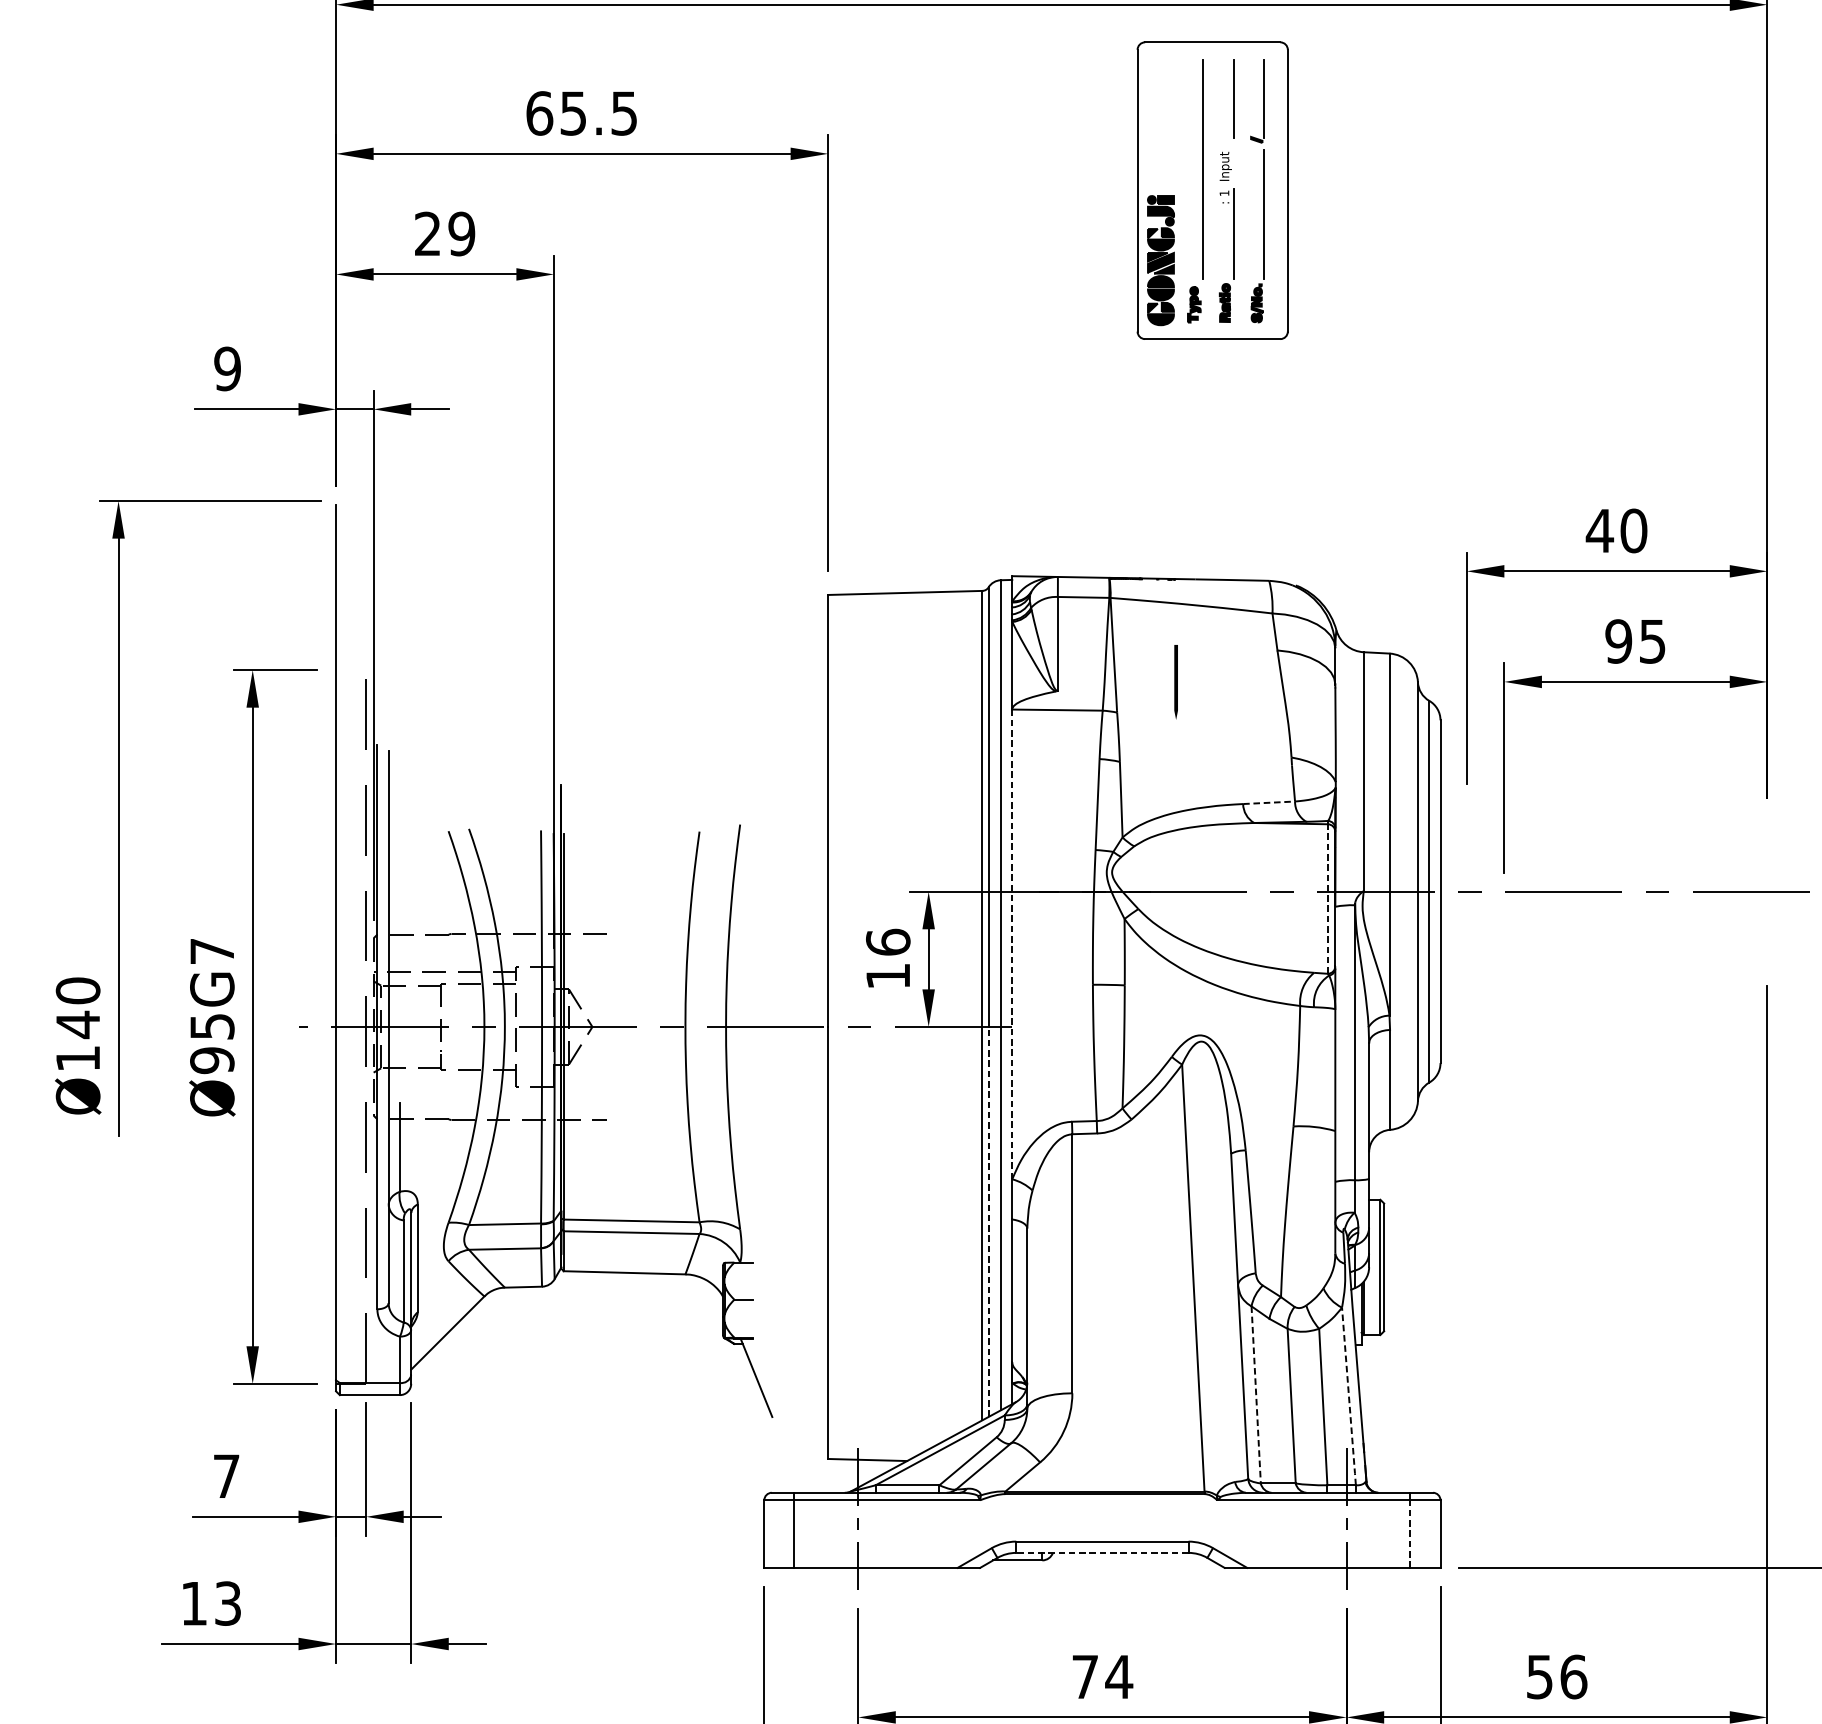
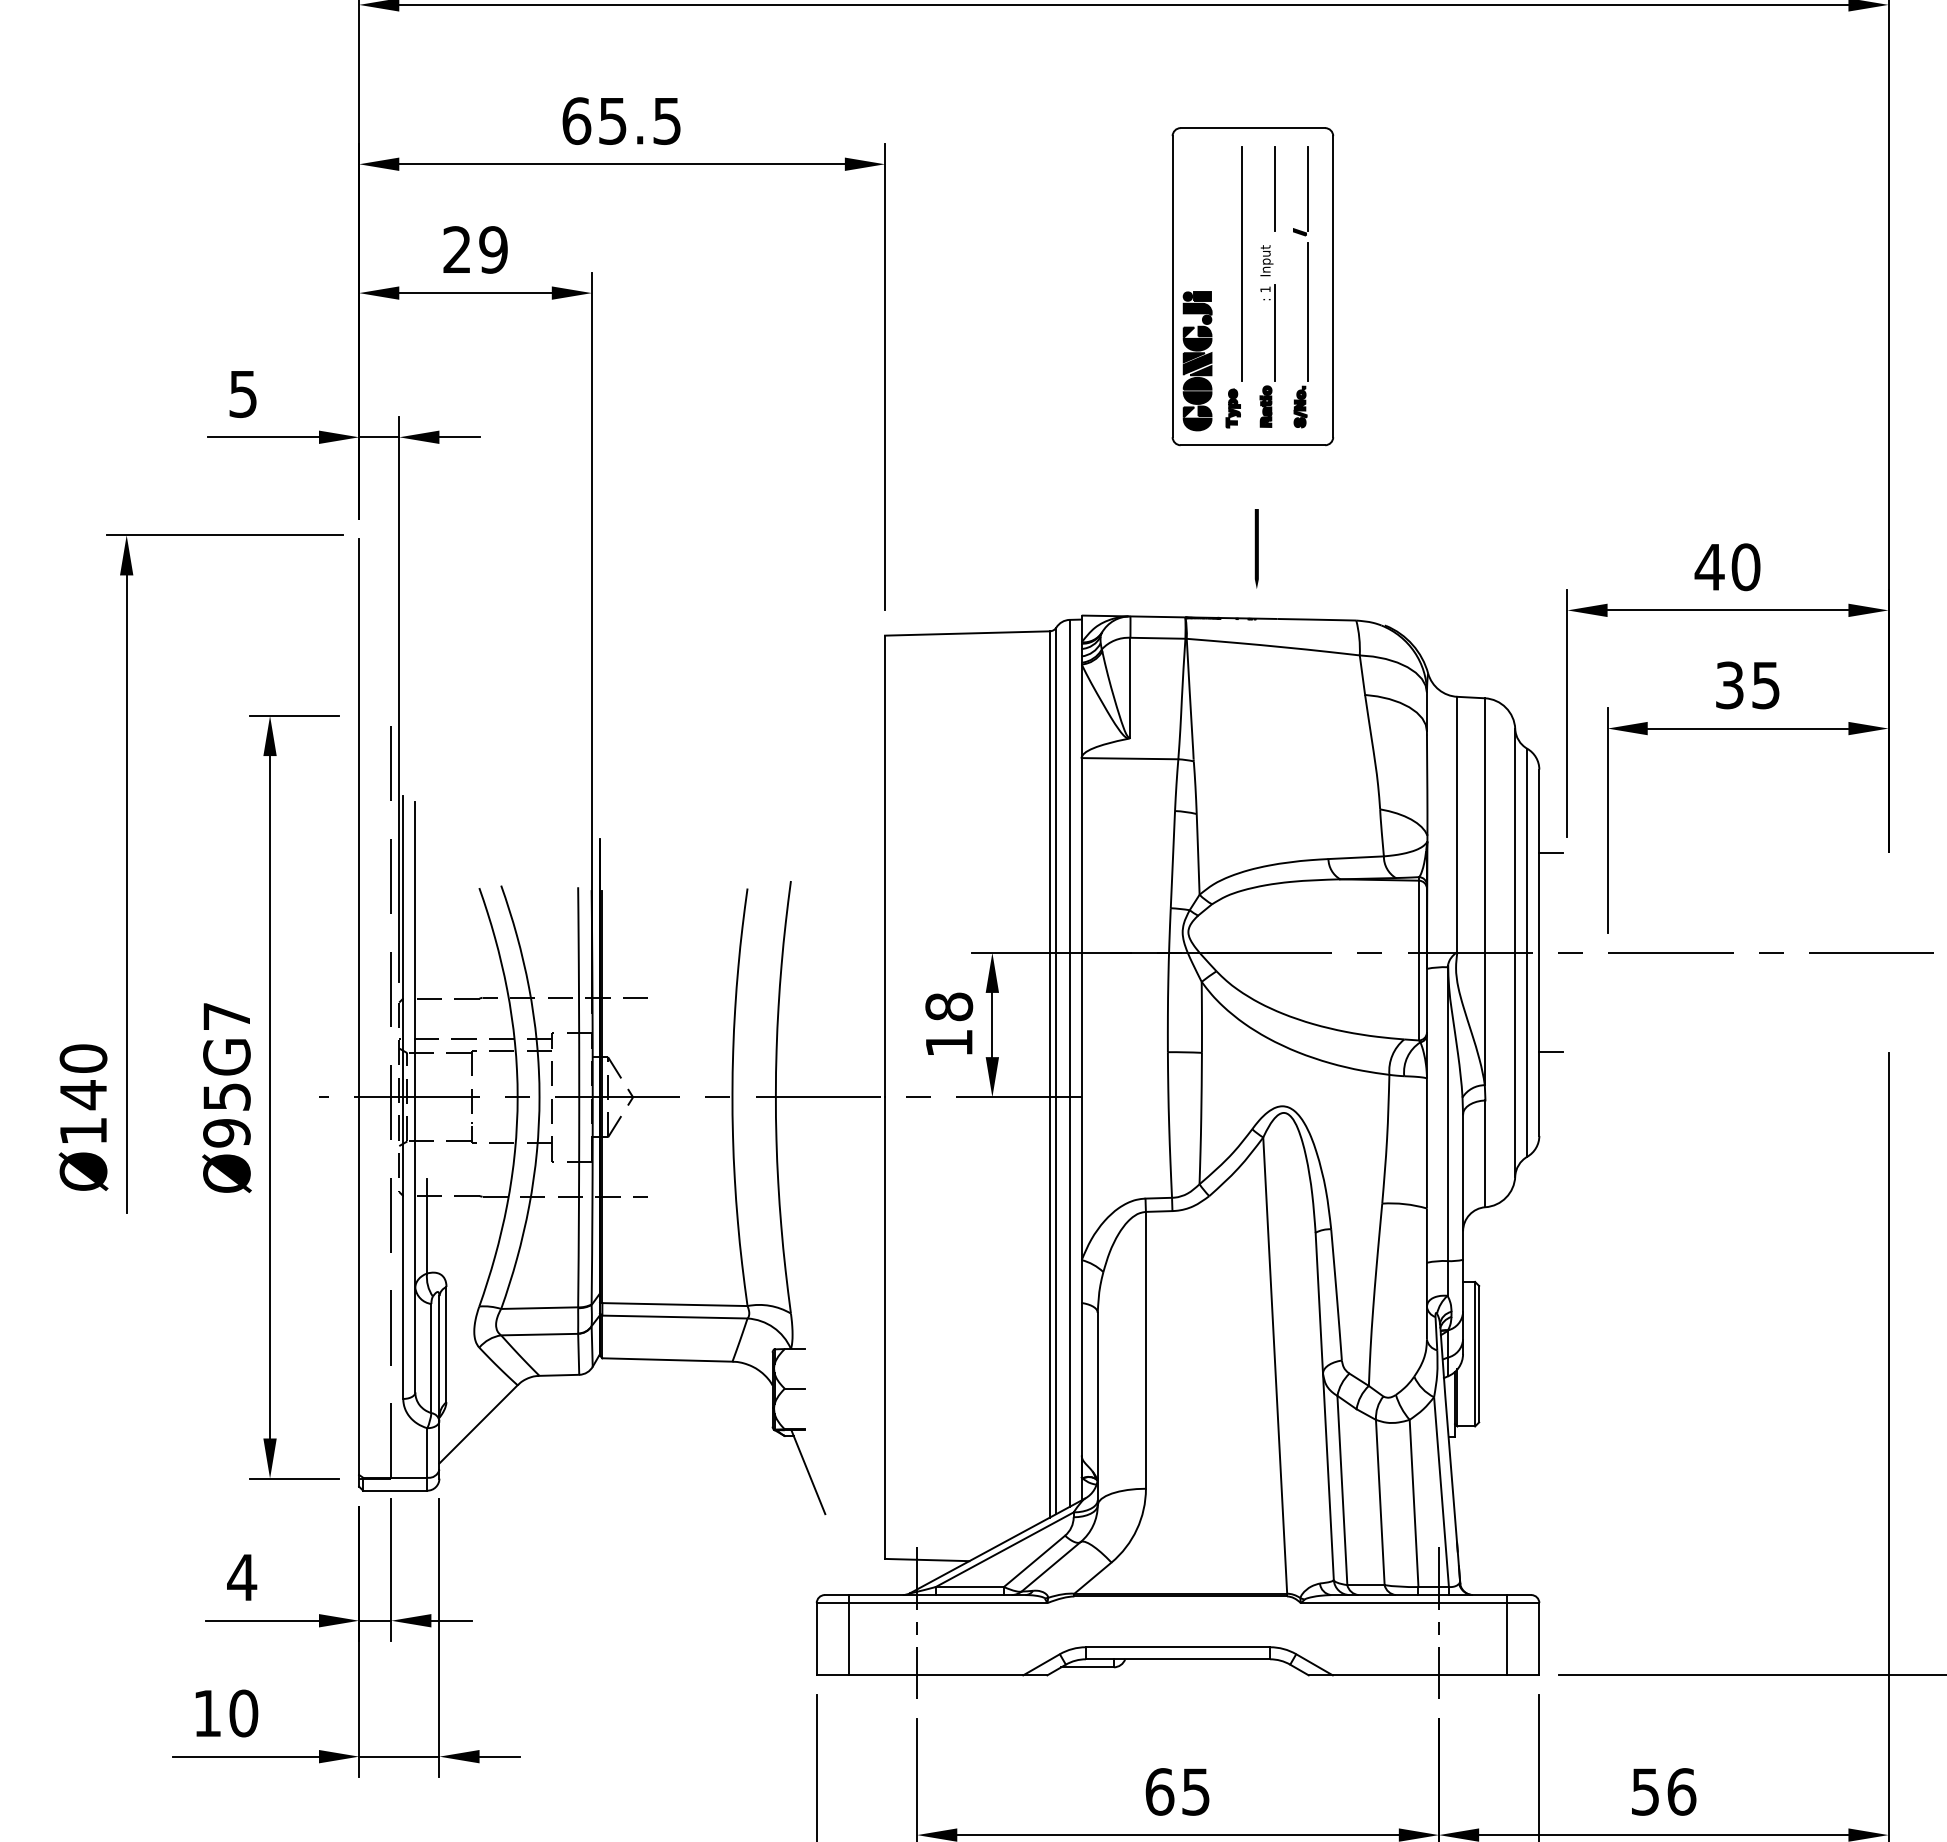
part: (1212, 190) -> (1252, 286), moved
text: (226, 368) -> (242, 393), 9 -> 5
text: (1618, 641) -> (1729, 685), 95 -> 35
line: (1175, 681) -> (1256, 548), moved
line: (1451, 798) -> (1551, 853), added
line: (1269, 802) -> (1356, 857), dashed -> solid
line: (1328, 898) -> (1419, 960), dashed -> solid
text: (888, 942) -> (949, 1006), 16 -> 18
line: (1012, 944) -> (1081, 1009), dashed -> solid
line: (1451, 985) -> (1551, 1052), added
line: (988, 1221) -> (1056, 1305), dashed -> solid
line: (1256, 1394) -> (1342, 1490), dashed -> solid
line: (1348, 1396) -> (1441, 1492), dashed -> solid
text: (226, 1476) -> (242, 1577), 7 -> 4
line: (1410, 1533) -> (1507, 1638), dashed -> solid
line: (1101, 1553) -> (1177, 1659), dashed -> solid
text: (227, 1603) -> (243, 1713), 13 -> 10
text: (1102, 1676) -> (1178, 1791), 74 -> 65

